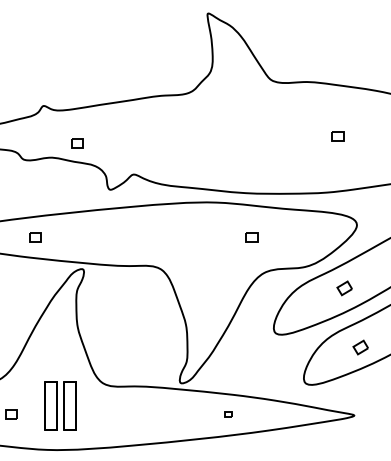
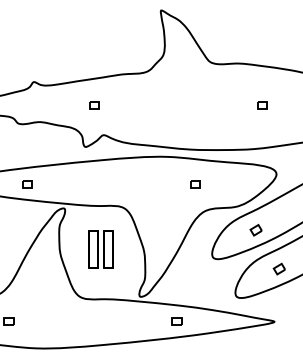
part: (77, 143) -> (94, 105), moved
part: (344, 288) -> (256, 230), moved
part: (60, 405) -> (101, 248), moved
part: (227, 414) -> (176, 320), size x1.67

